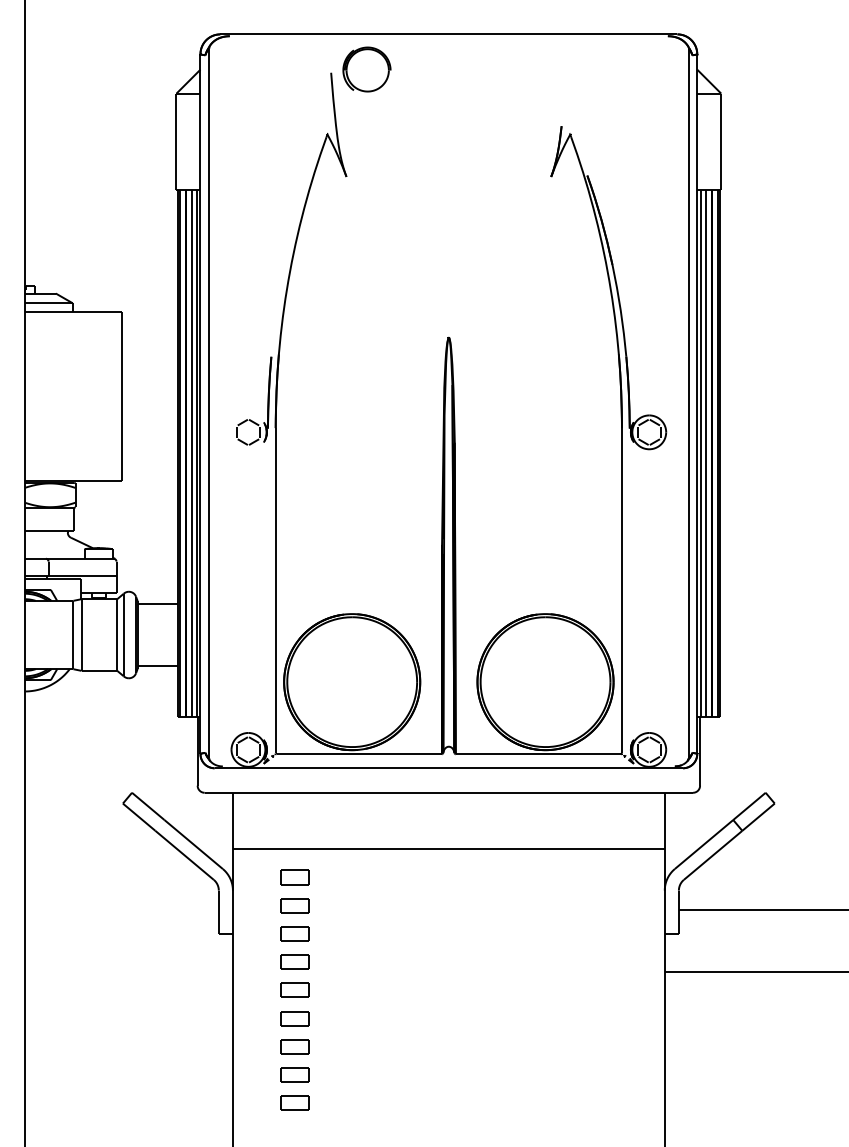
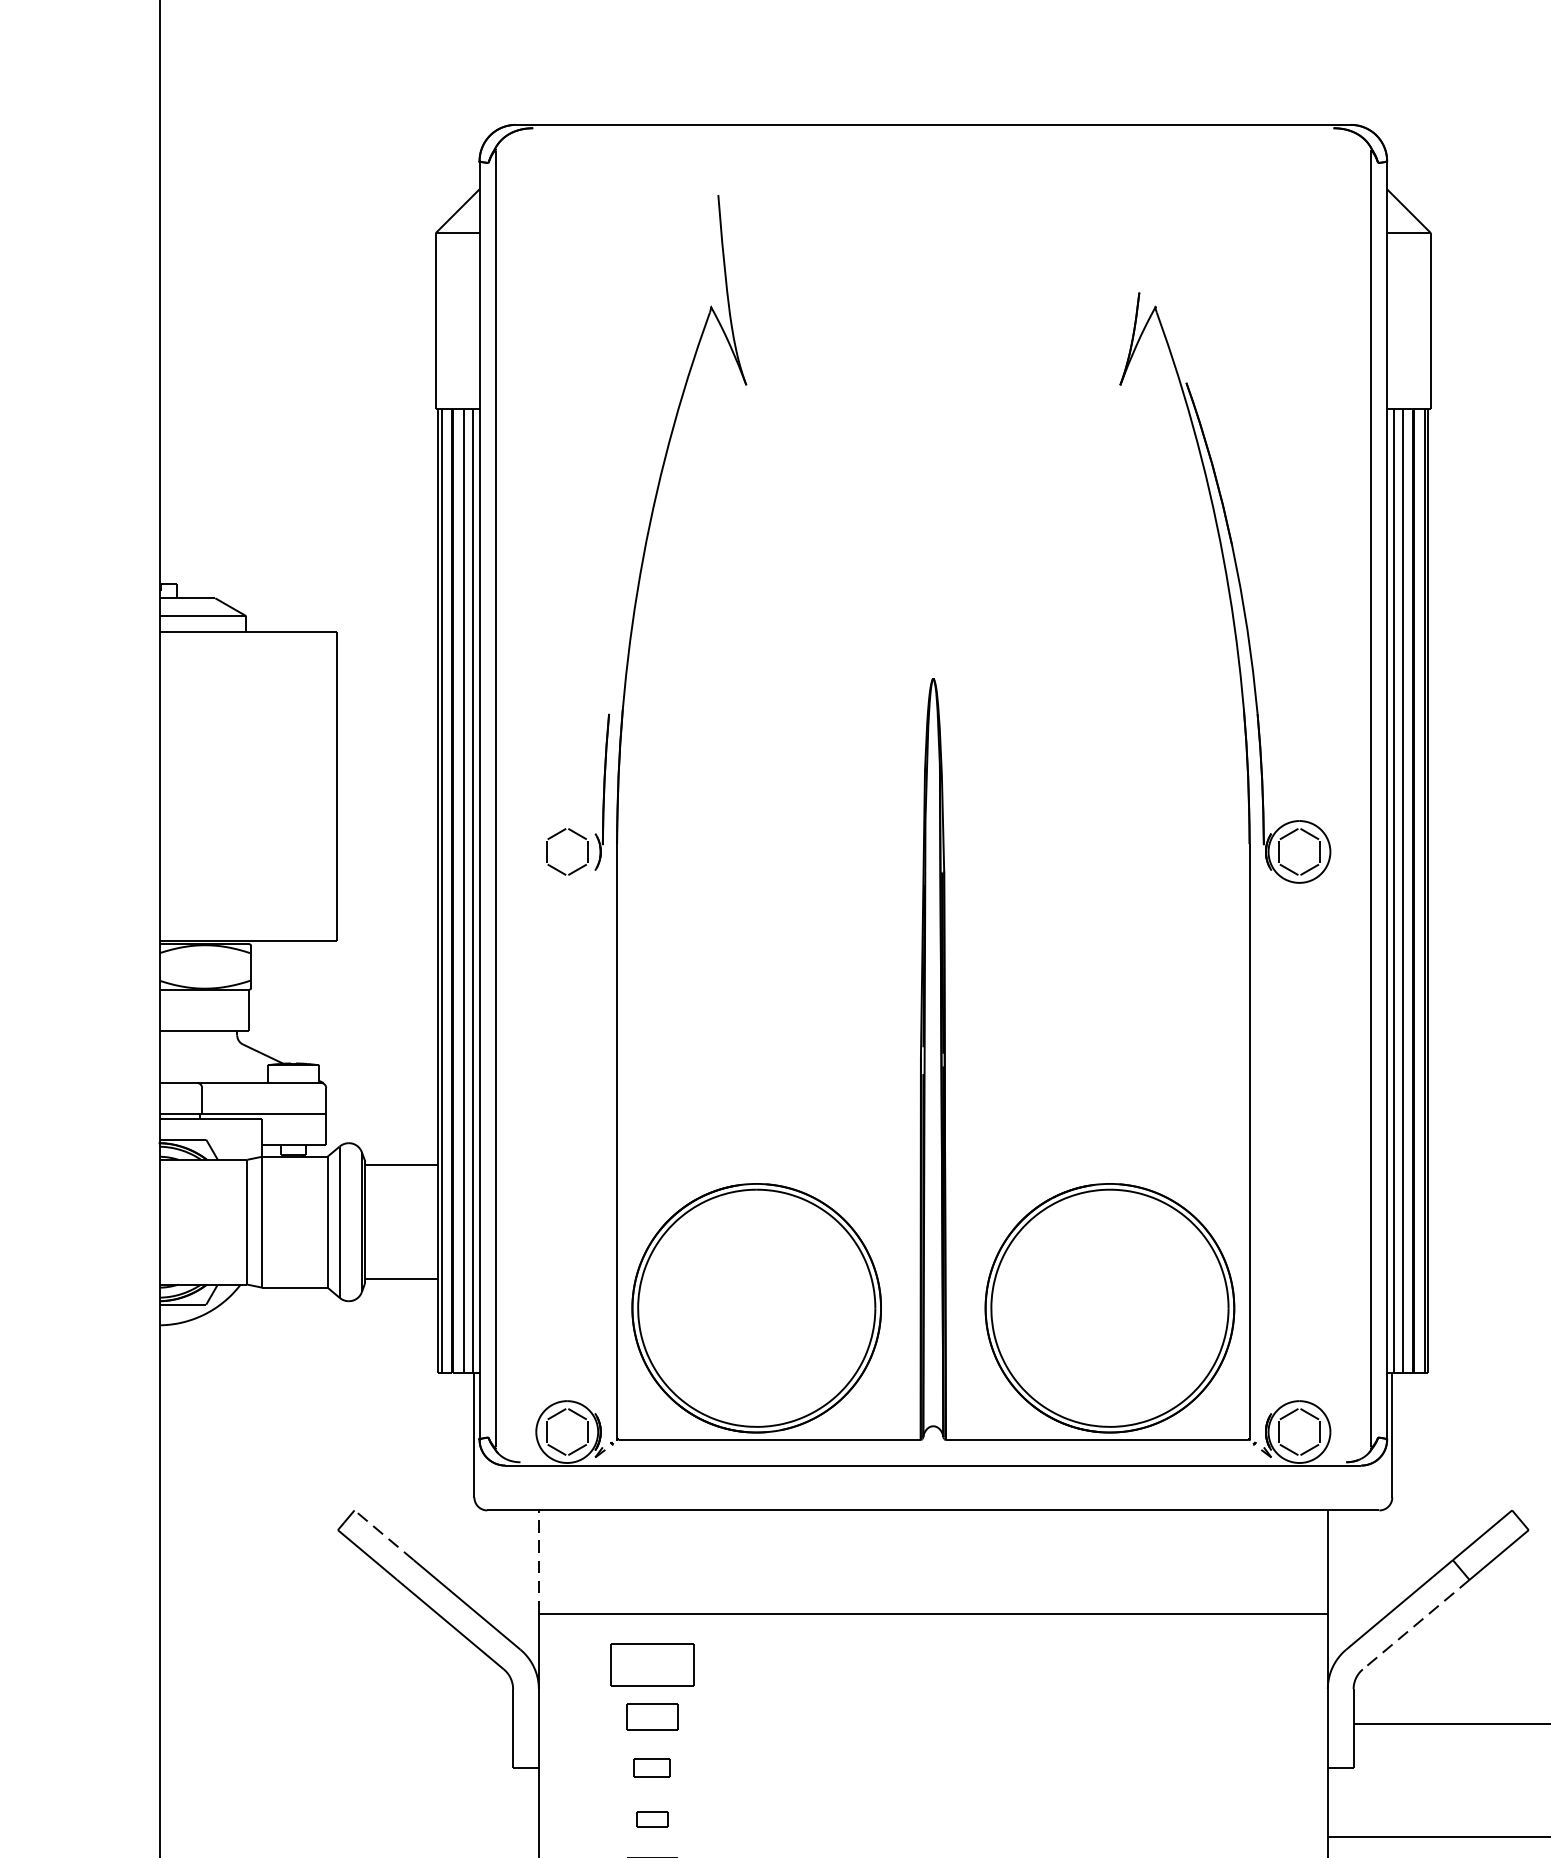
part: (366, 69) -> (782, 189), removed
line: (147, 806) -> (382, 1535), solid -> dashed
line: (232, 820) -> (538, 1561), solid -> dashed
line: (712, 855) -> (1414, 1624), solid -> dashed
part: (294, 877) -> (651, 1665), size x1.6
part: (294, 933) -> (651, 1767), size x0.7
part: (294, 961) -> (651, 1818), size x0.6

